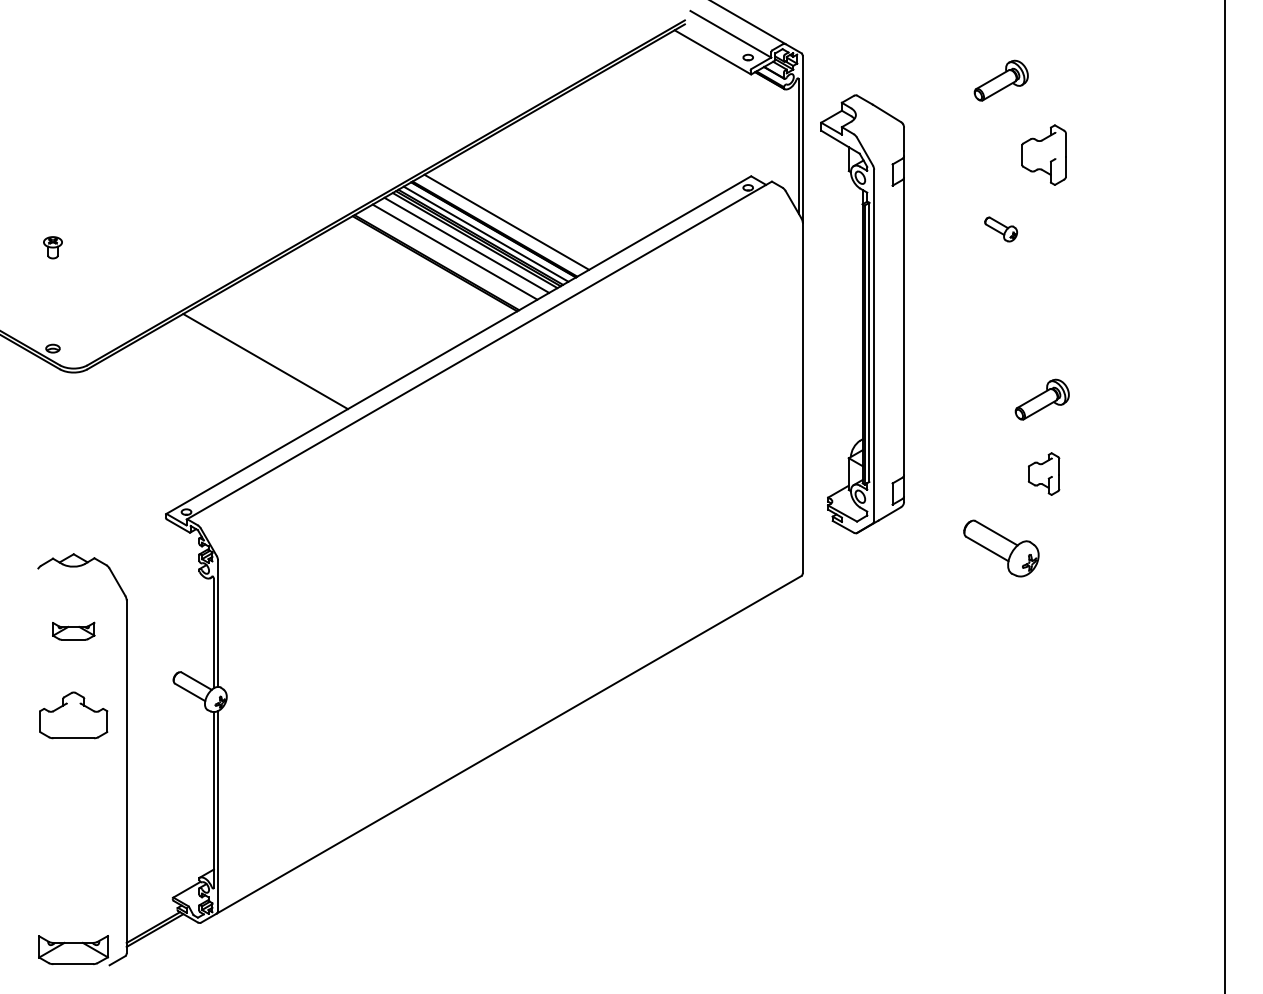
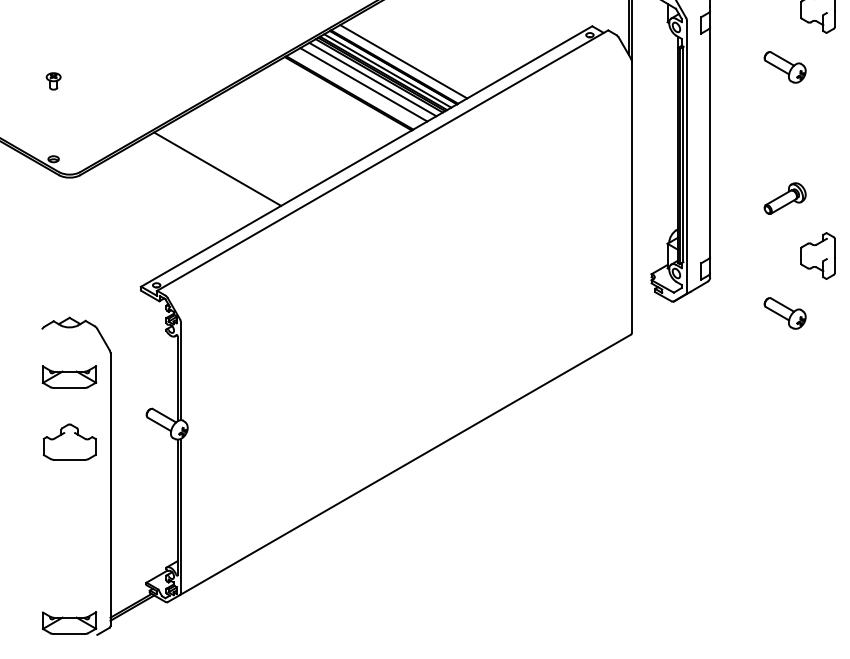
part: (1000, 229) -> (784, 67), size x1.67
part: (1041, 399) -> (784, 198), moved
part: (1043, 473) -> (817, 255), size x1.43
part: (1000, 548) -> (784, 313), size x0.71
part: (73, 631) -> (69, 377), size x1.67

